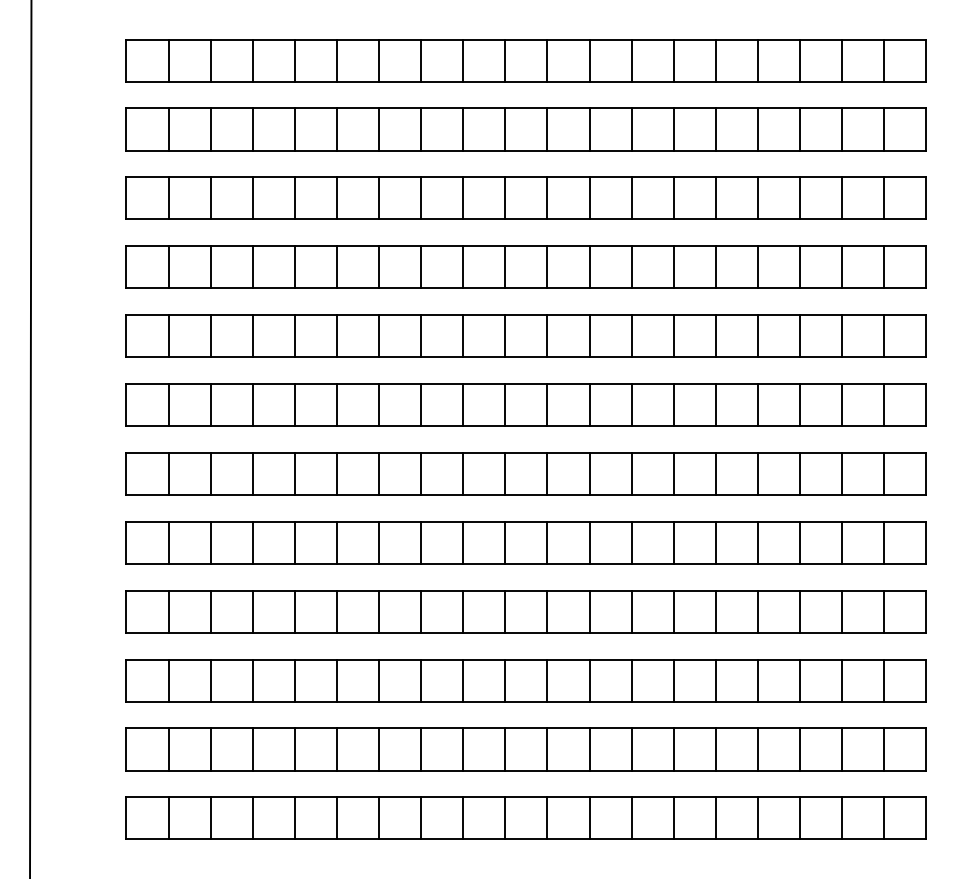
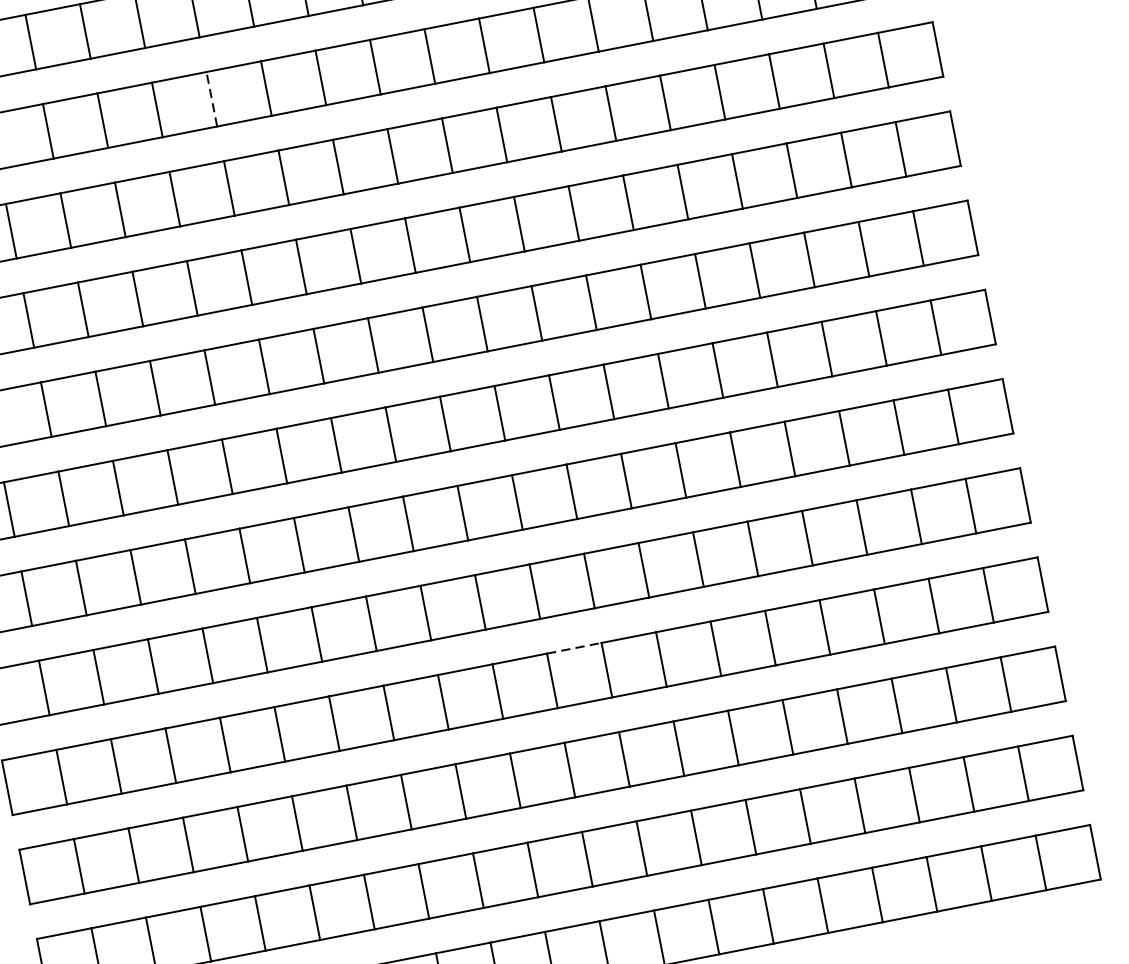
line: (379, 128) -> (212, 97), solid -> dashed
line: (568, 590) -> (574, 648), solid -> dashed

